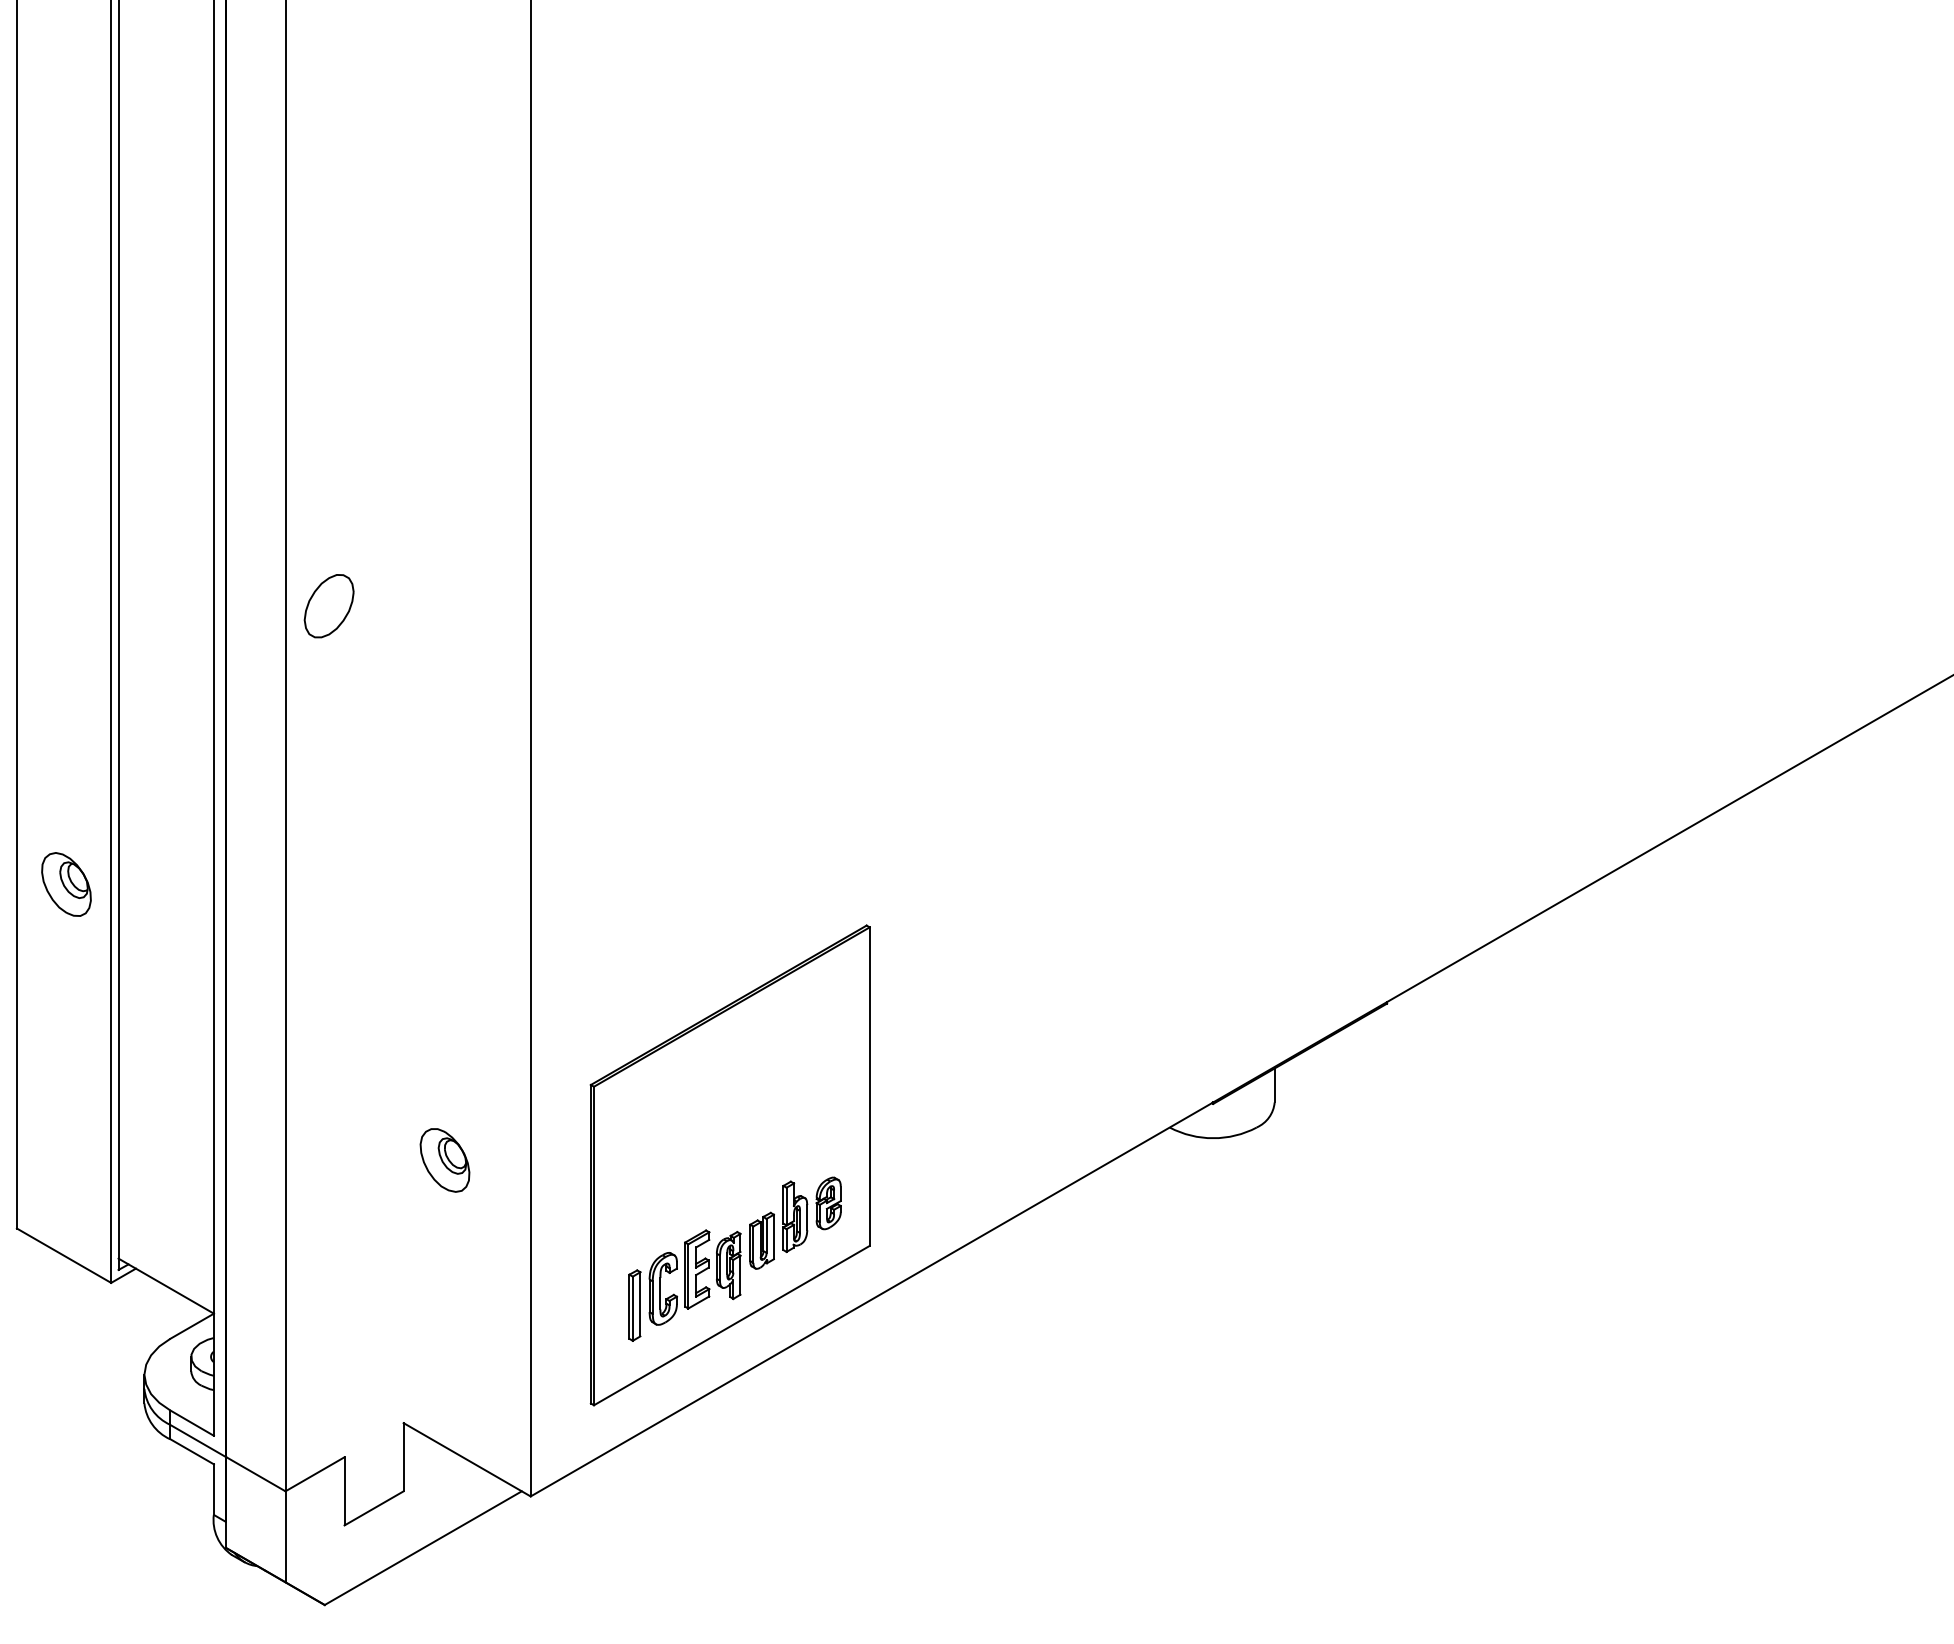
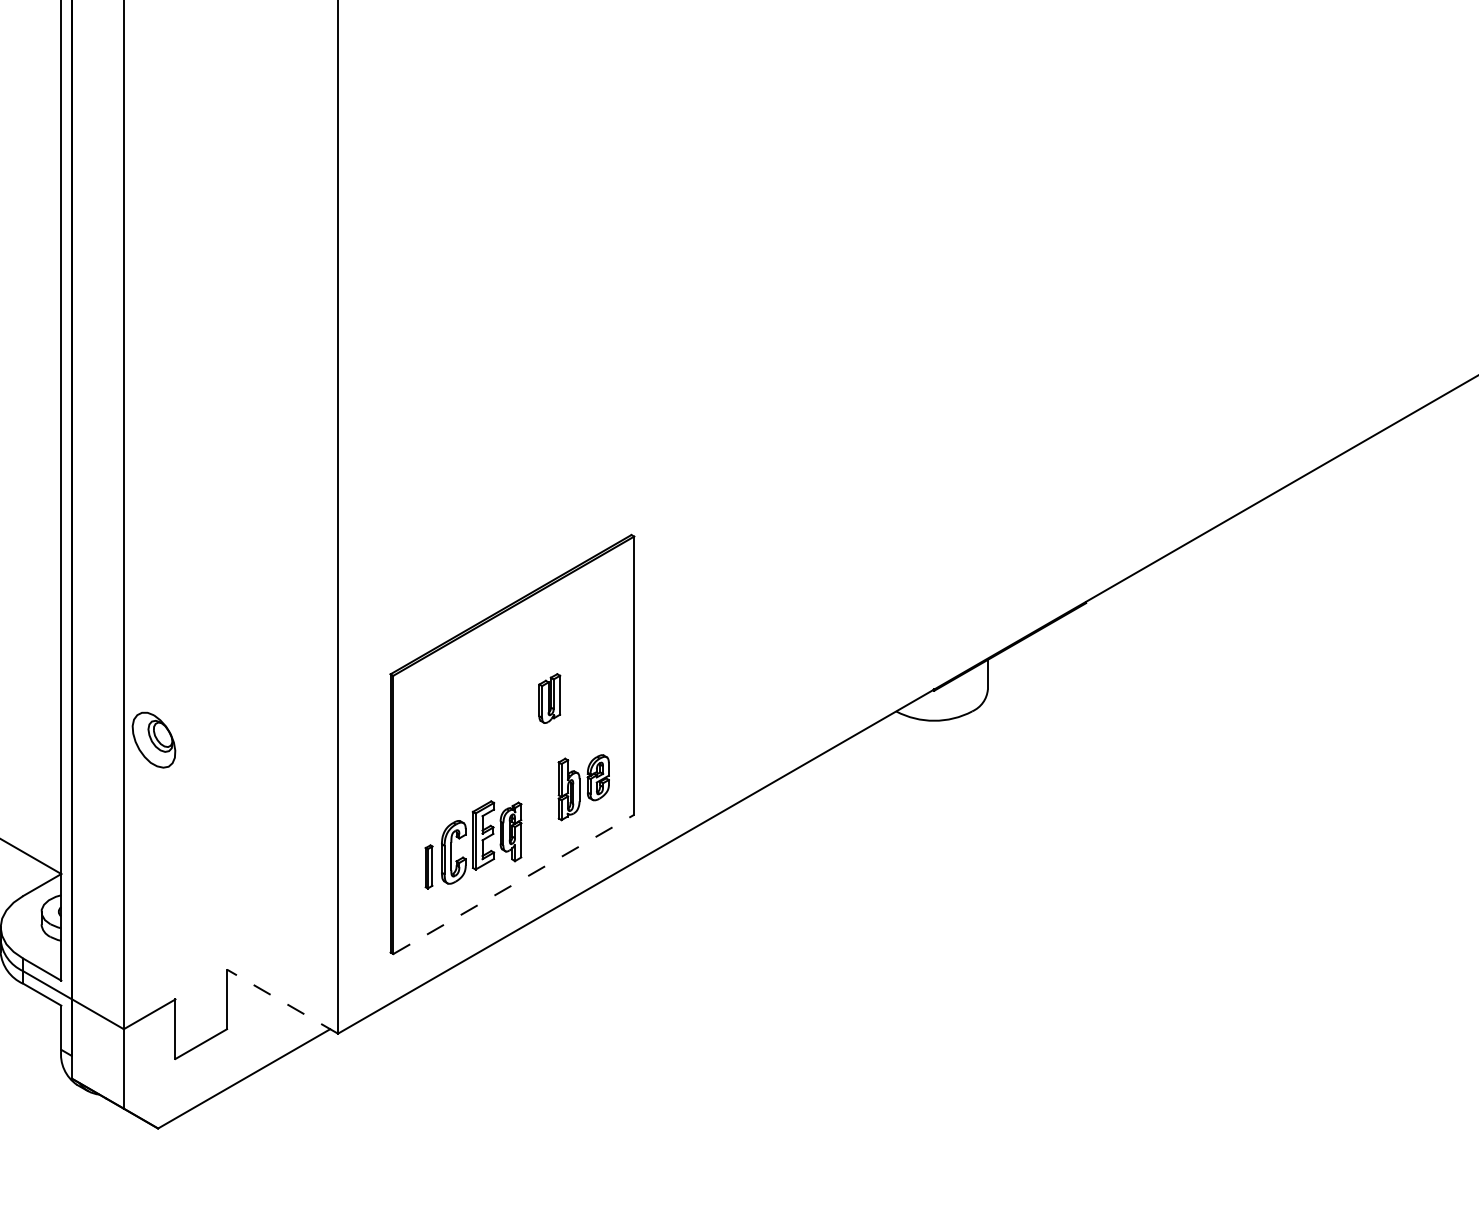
part: (328, 606) -> (161, 256), removed
part: (444, 1160) -> (153, 740), moved
part: (761, 1240) -> (549, 698), moved
part: (634, 1305) -> (428, 866), size x0.7
line: (732, 1325) -> (514, 884), solid -> dashed
line: (466, 1459) -> (281, 1001), solid -> dashed

